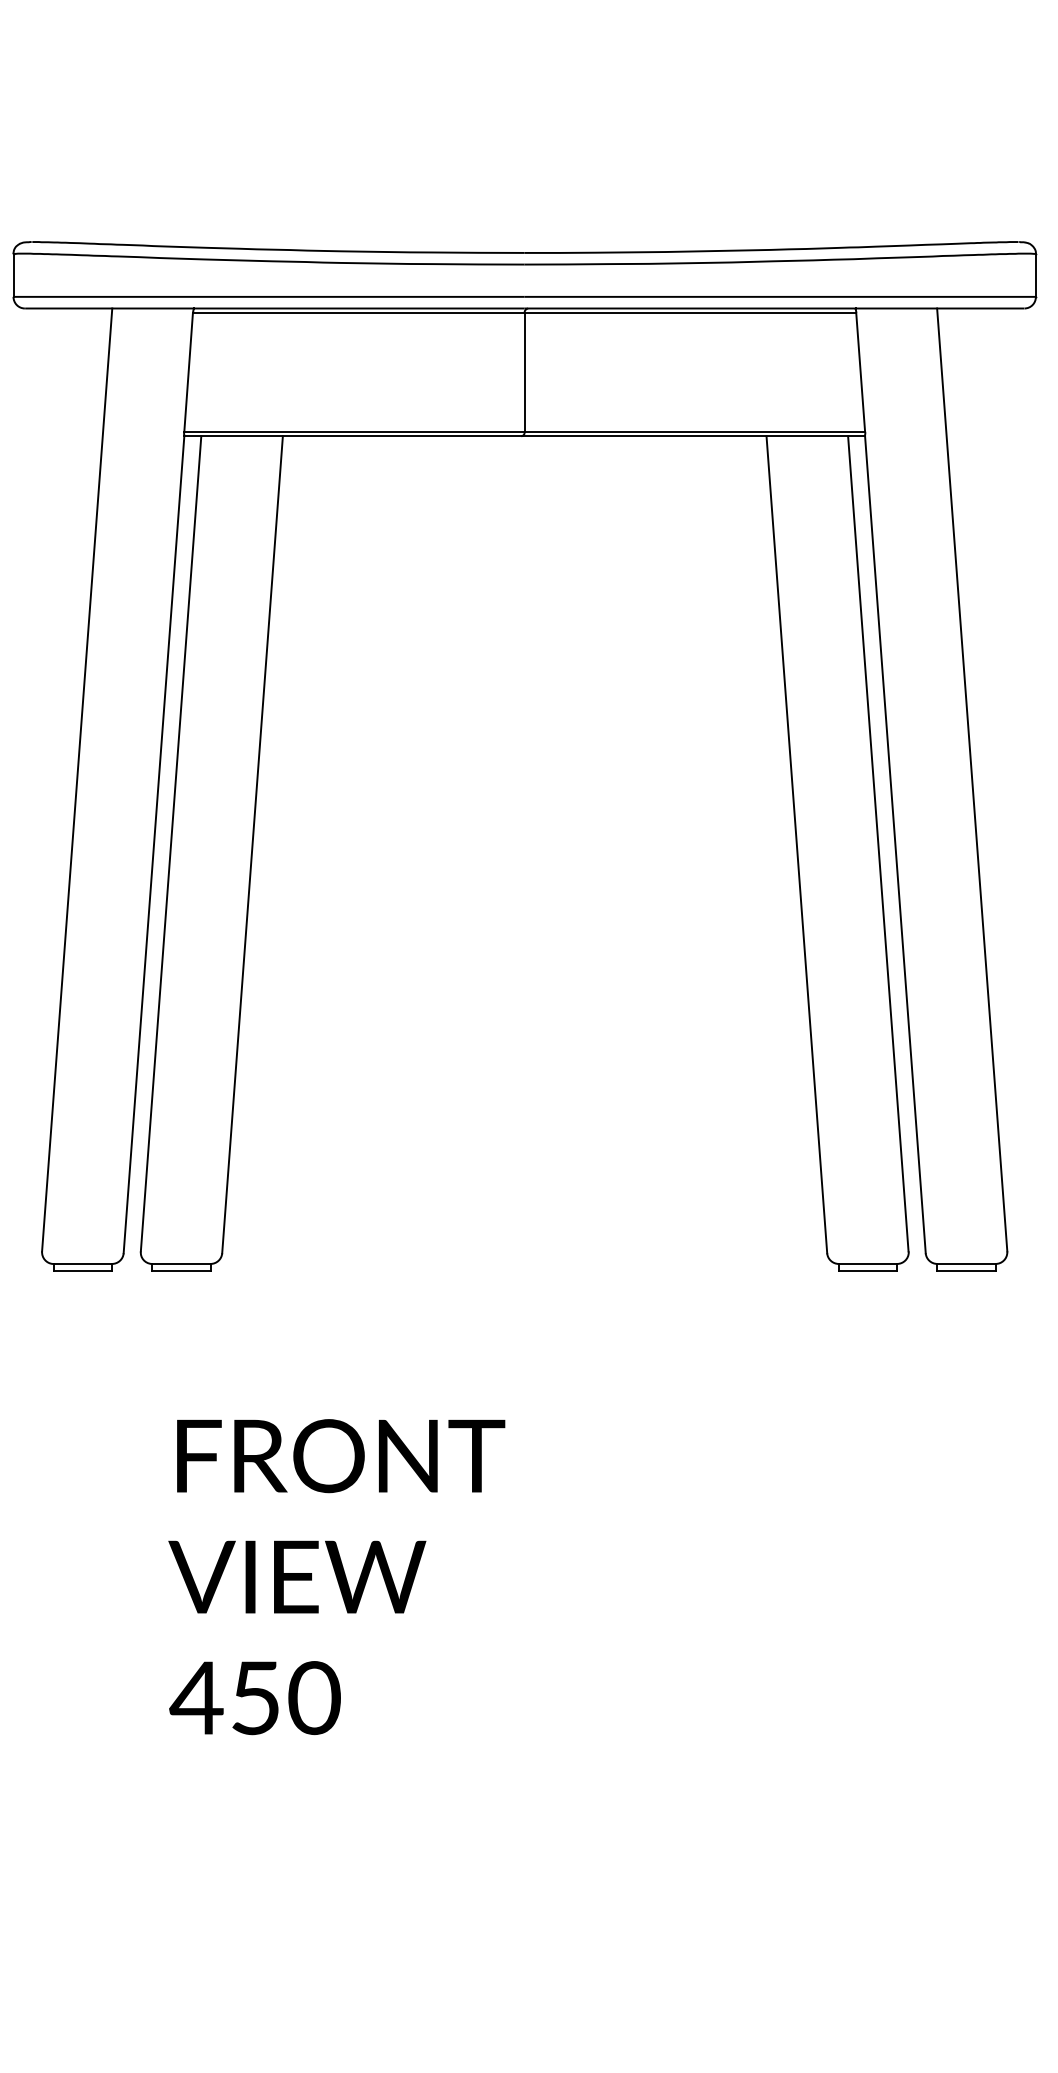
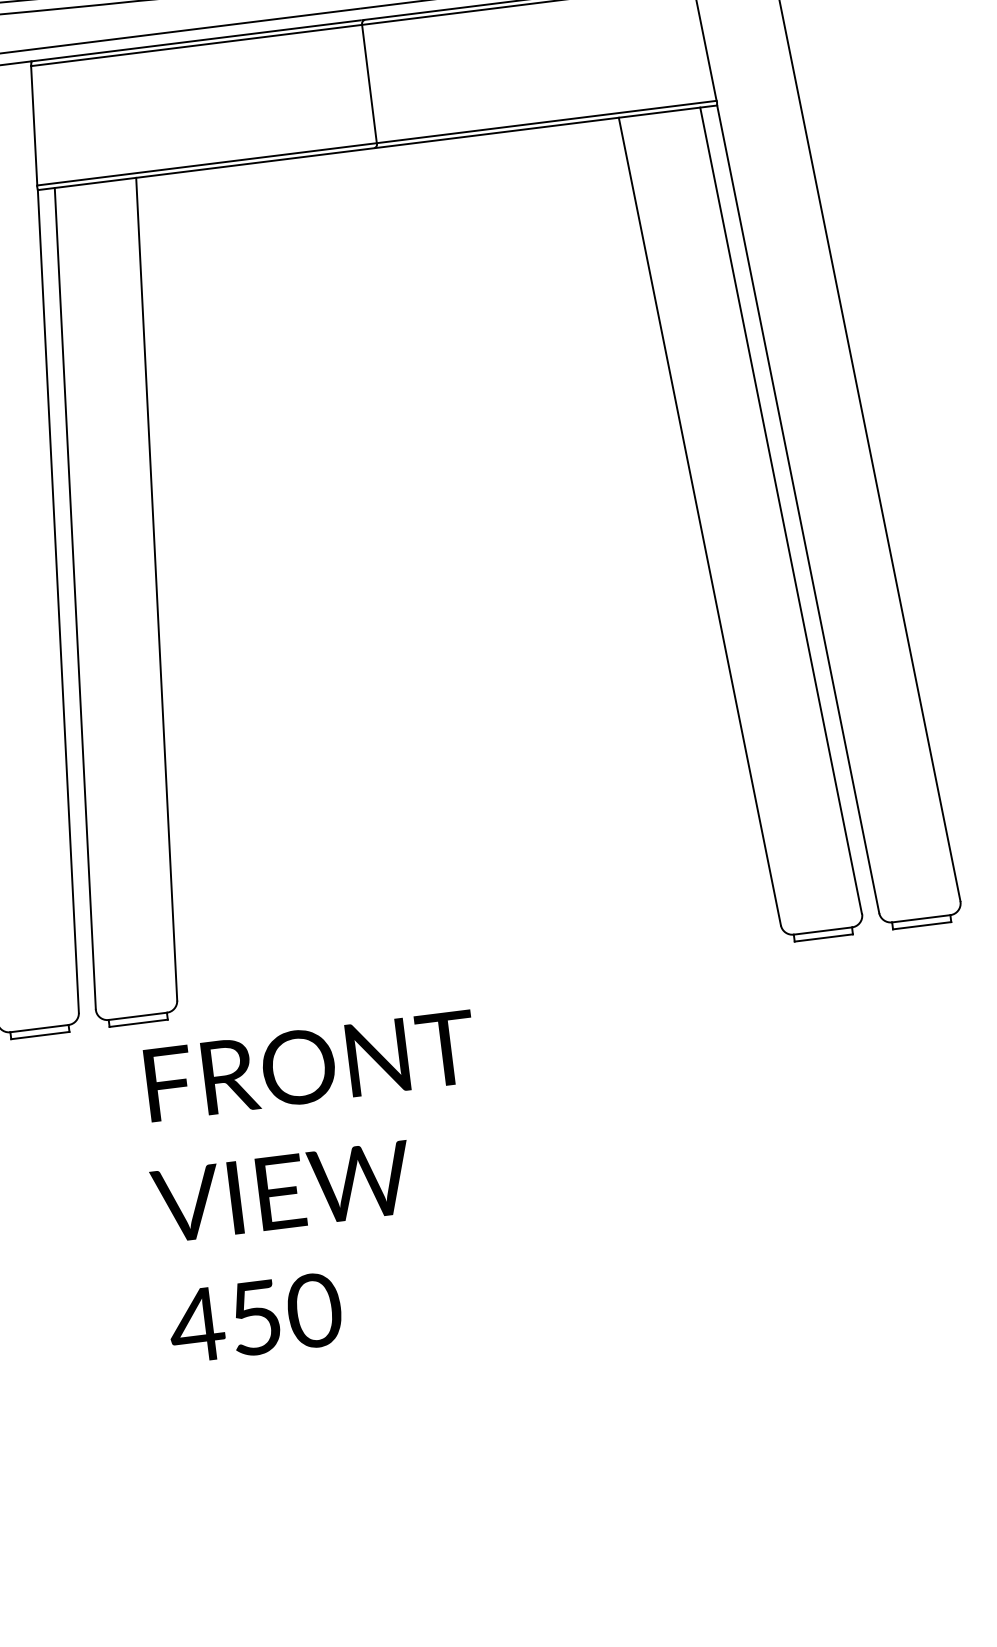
text: (336, 1577) -> (321, 1187), moved

